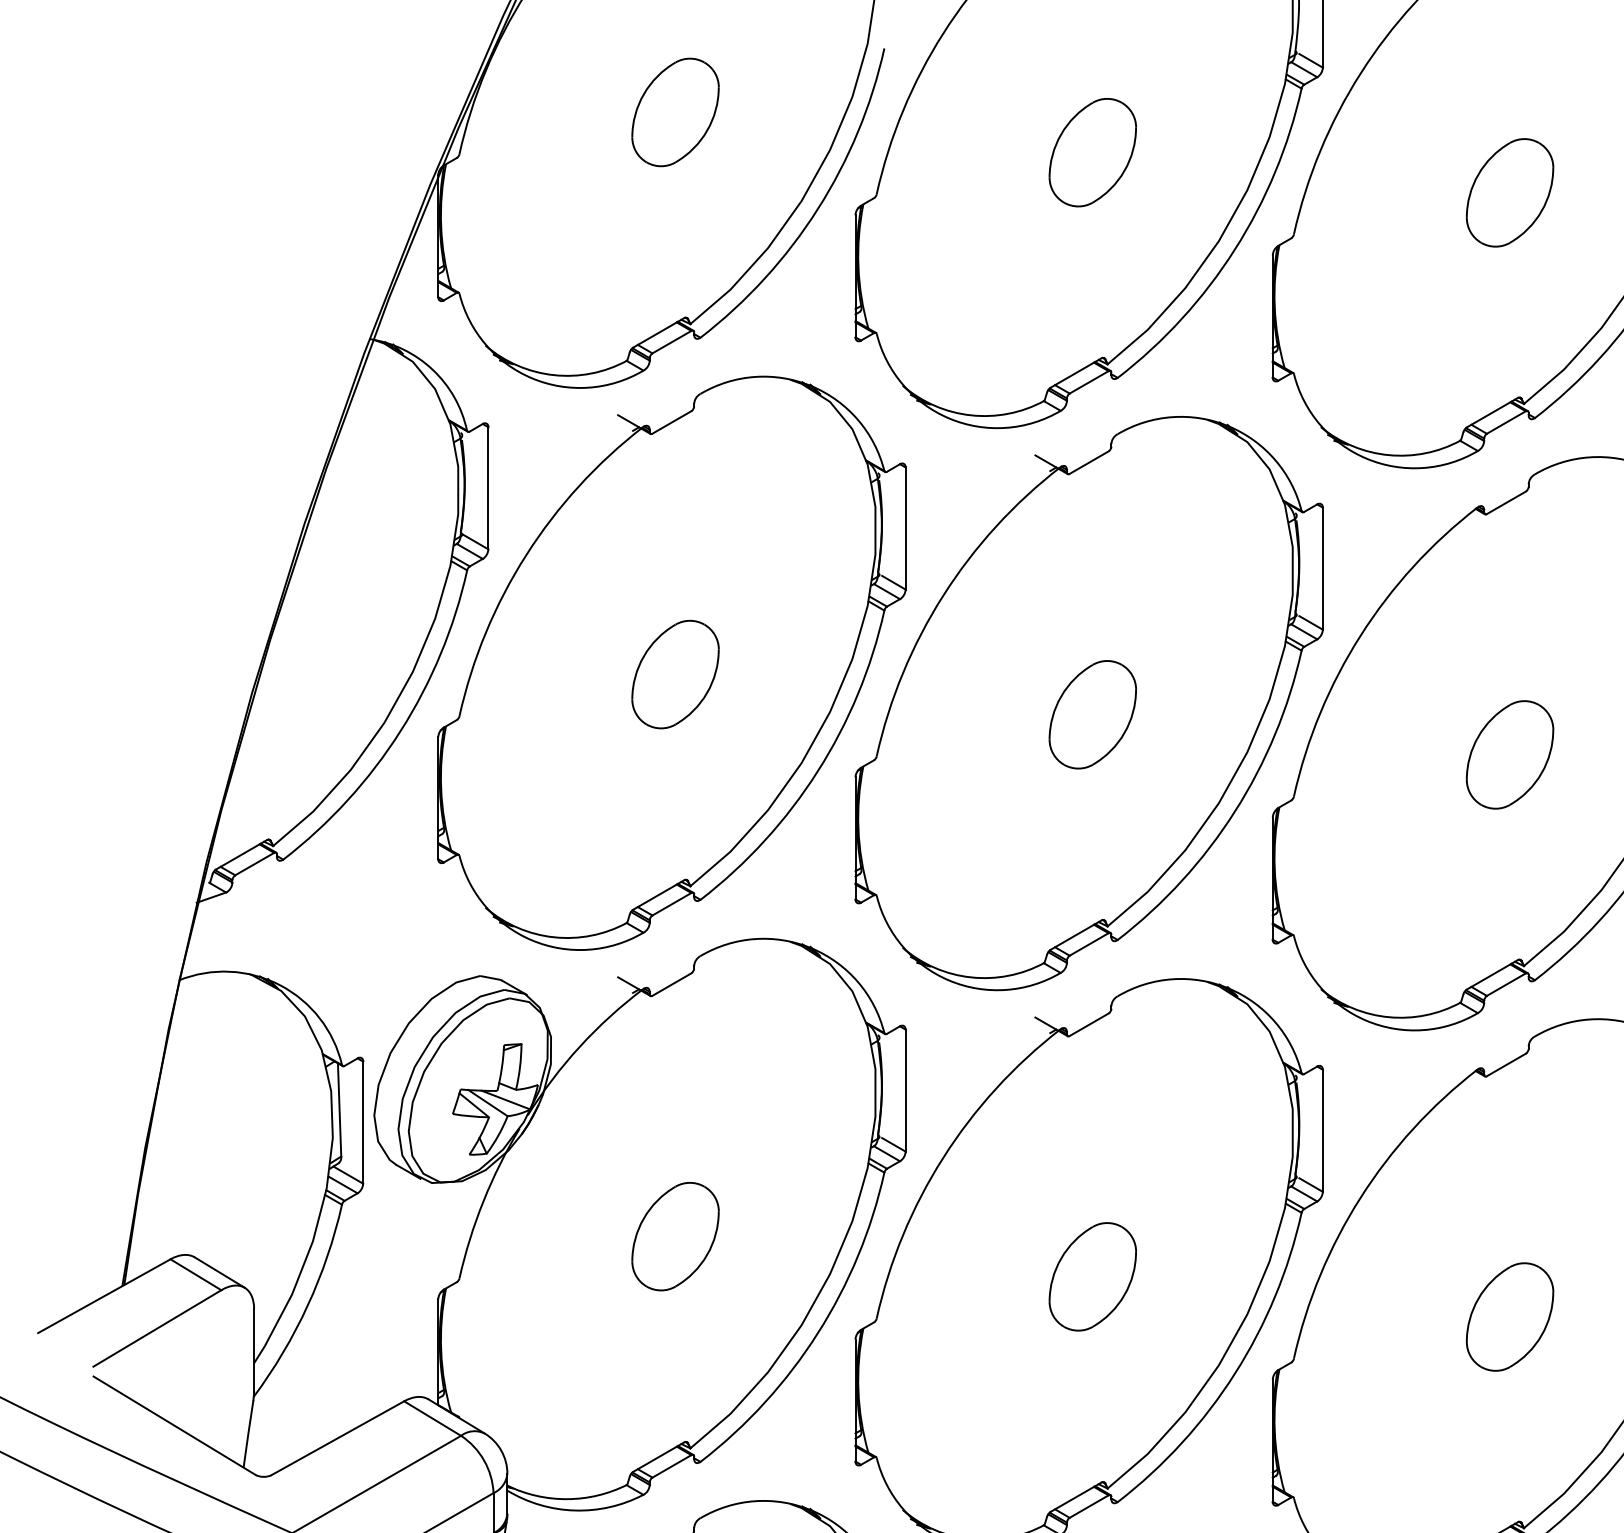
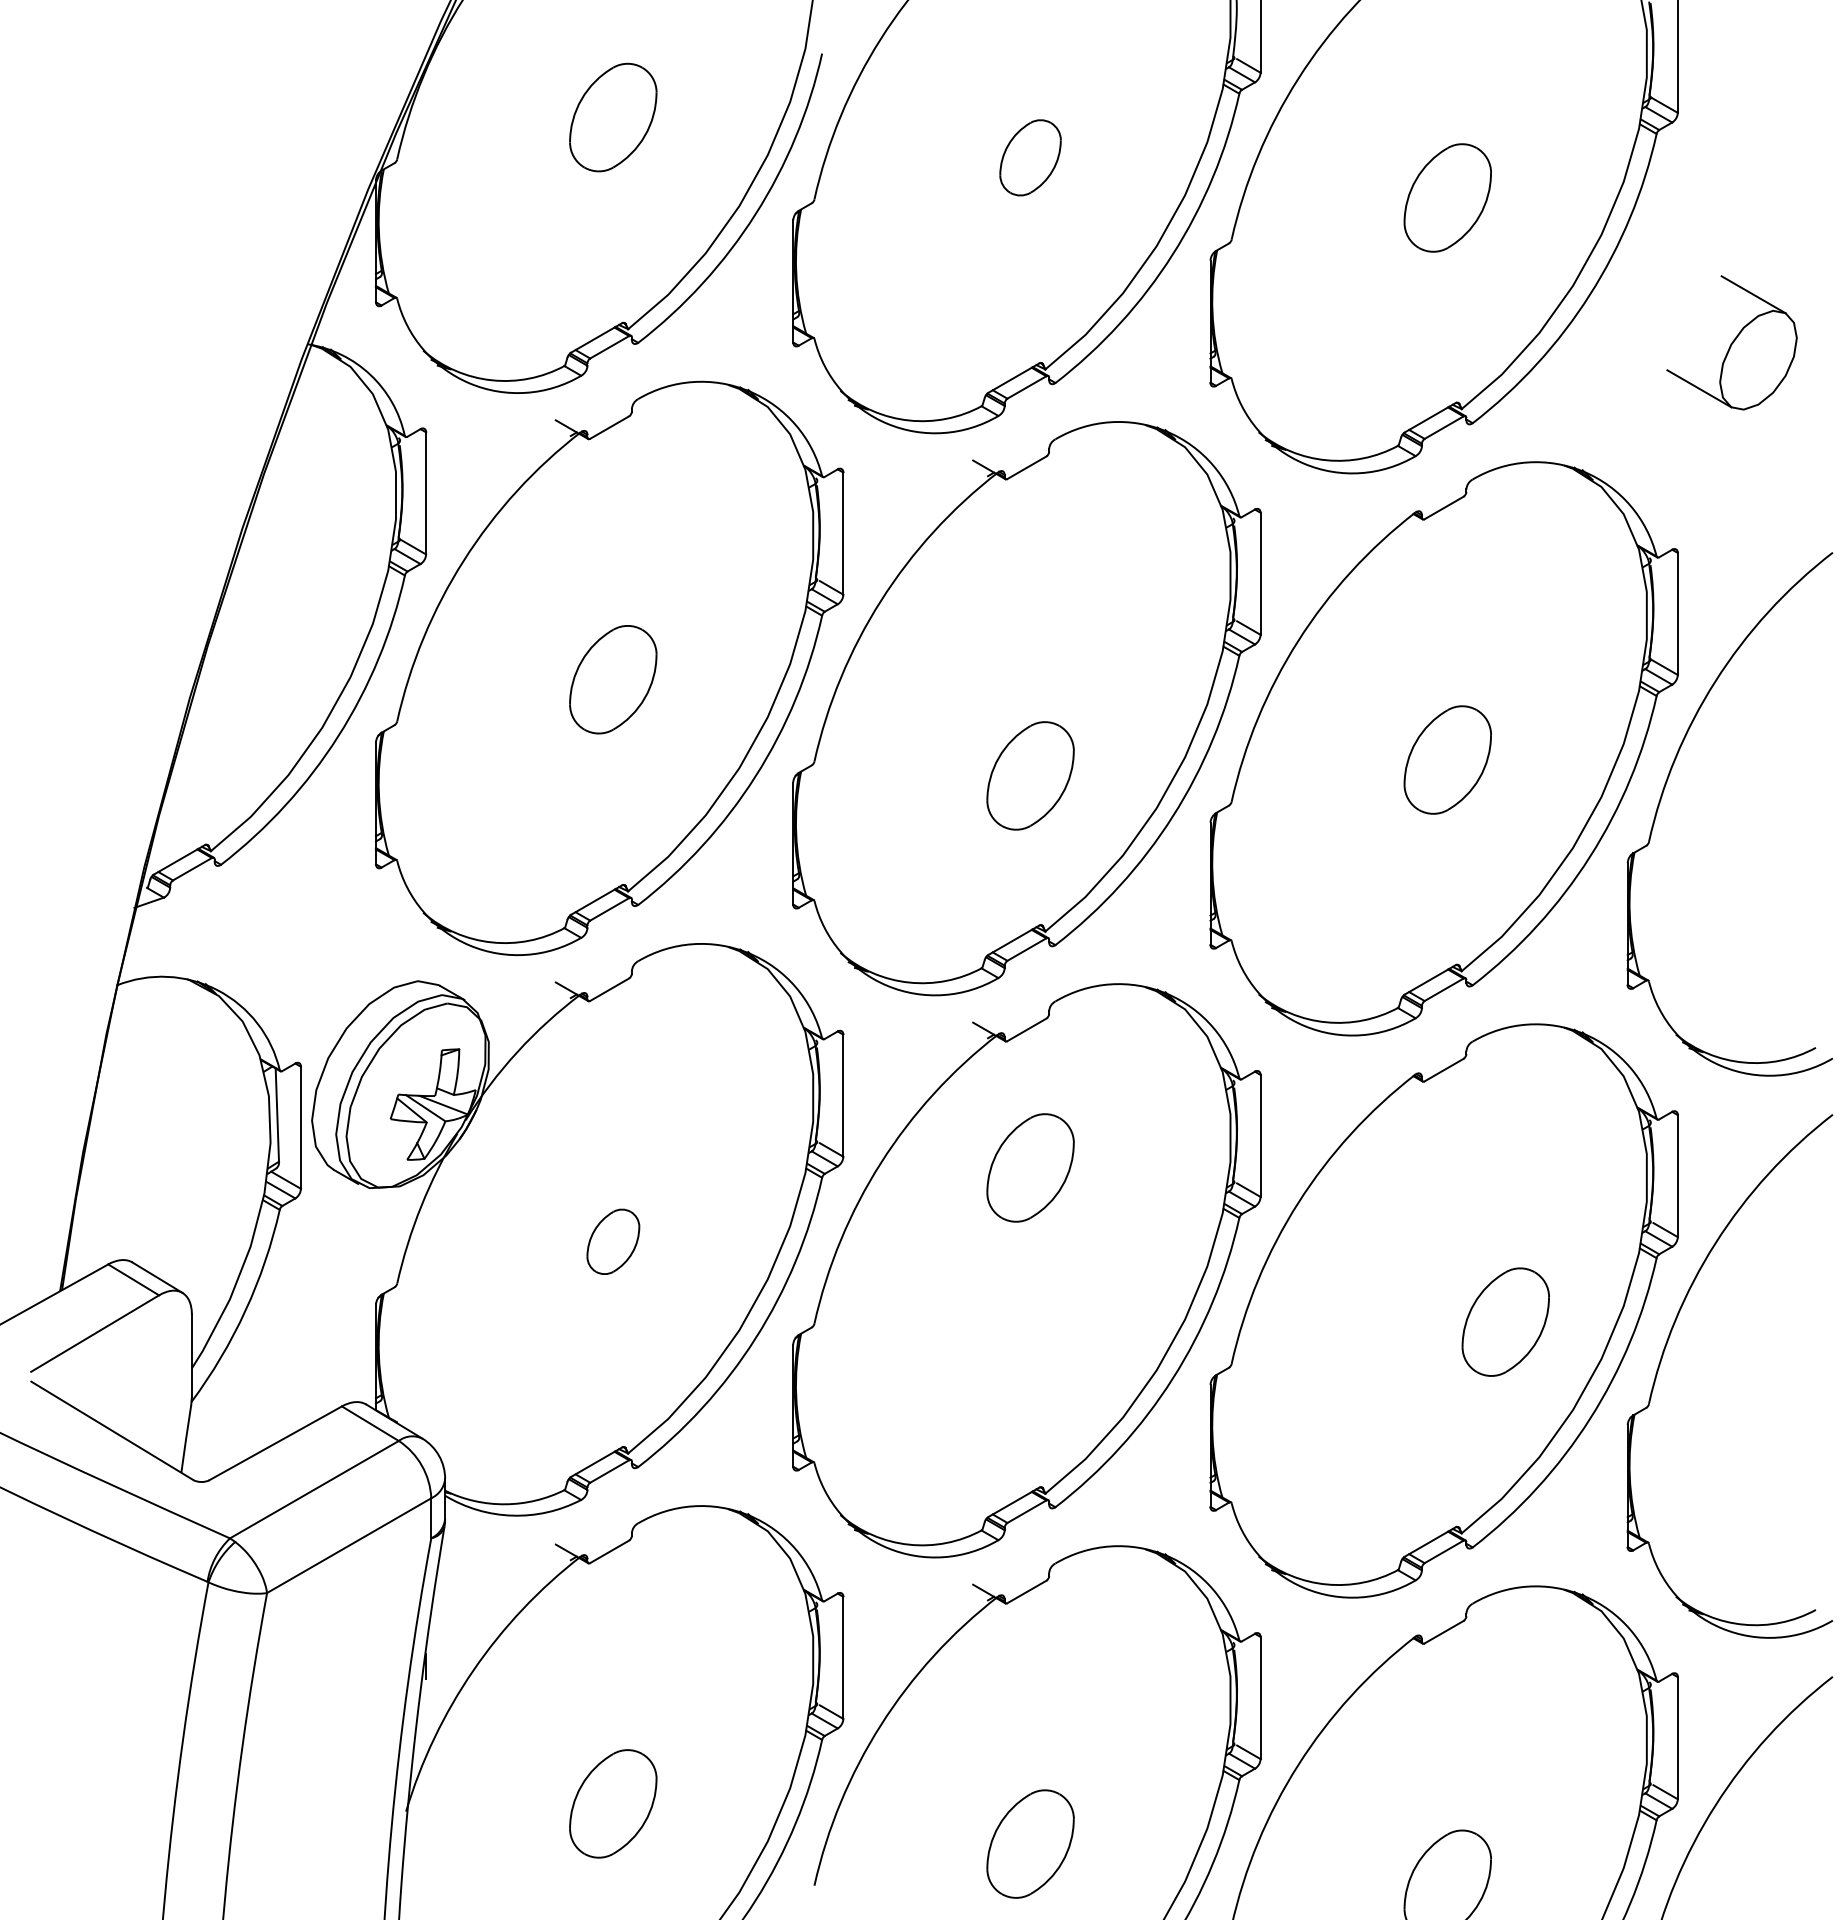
part: (1092, 152) -> (1030, 157), size x0.7
part: (1092, 714) -> (1030, 775), moved
part: (675, 1236) -> (613, 1241), size x0.6
part: (1092, 1276) -> (1030, 1167), moved
part: (1509, 1316) -> (1505, 1321), moved

